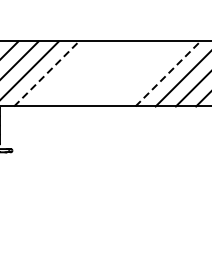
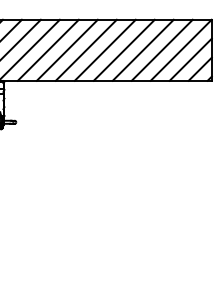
line: (46, 73) -> (48, 49), dashed -> solid
line: (65, 73) -> (66, 49), added
line: (86, 73) -> (85, 49), added
line: (106, 73) -> (104, 49), added
line: (126, 73) -> (123, 49), added
line: (146, 73) -> (142, 49), added
line: (168, 73) -> (162, 49), dashed -> solid

